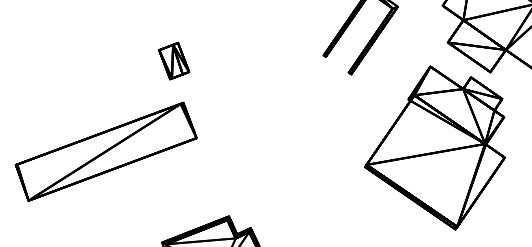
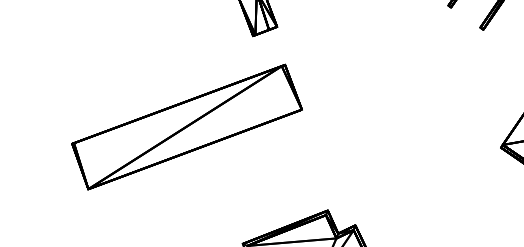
part: (105, 151) -> (186, 126), moved

